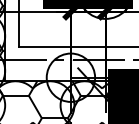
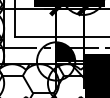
fill: (82, 65) -> (65, 51), added

